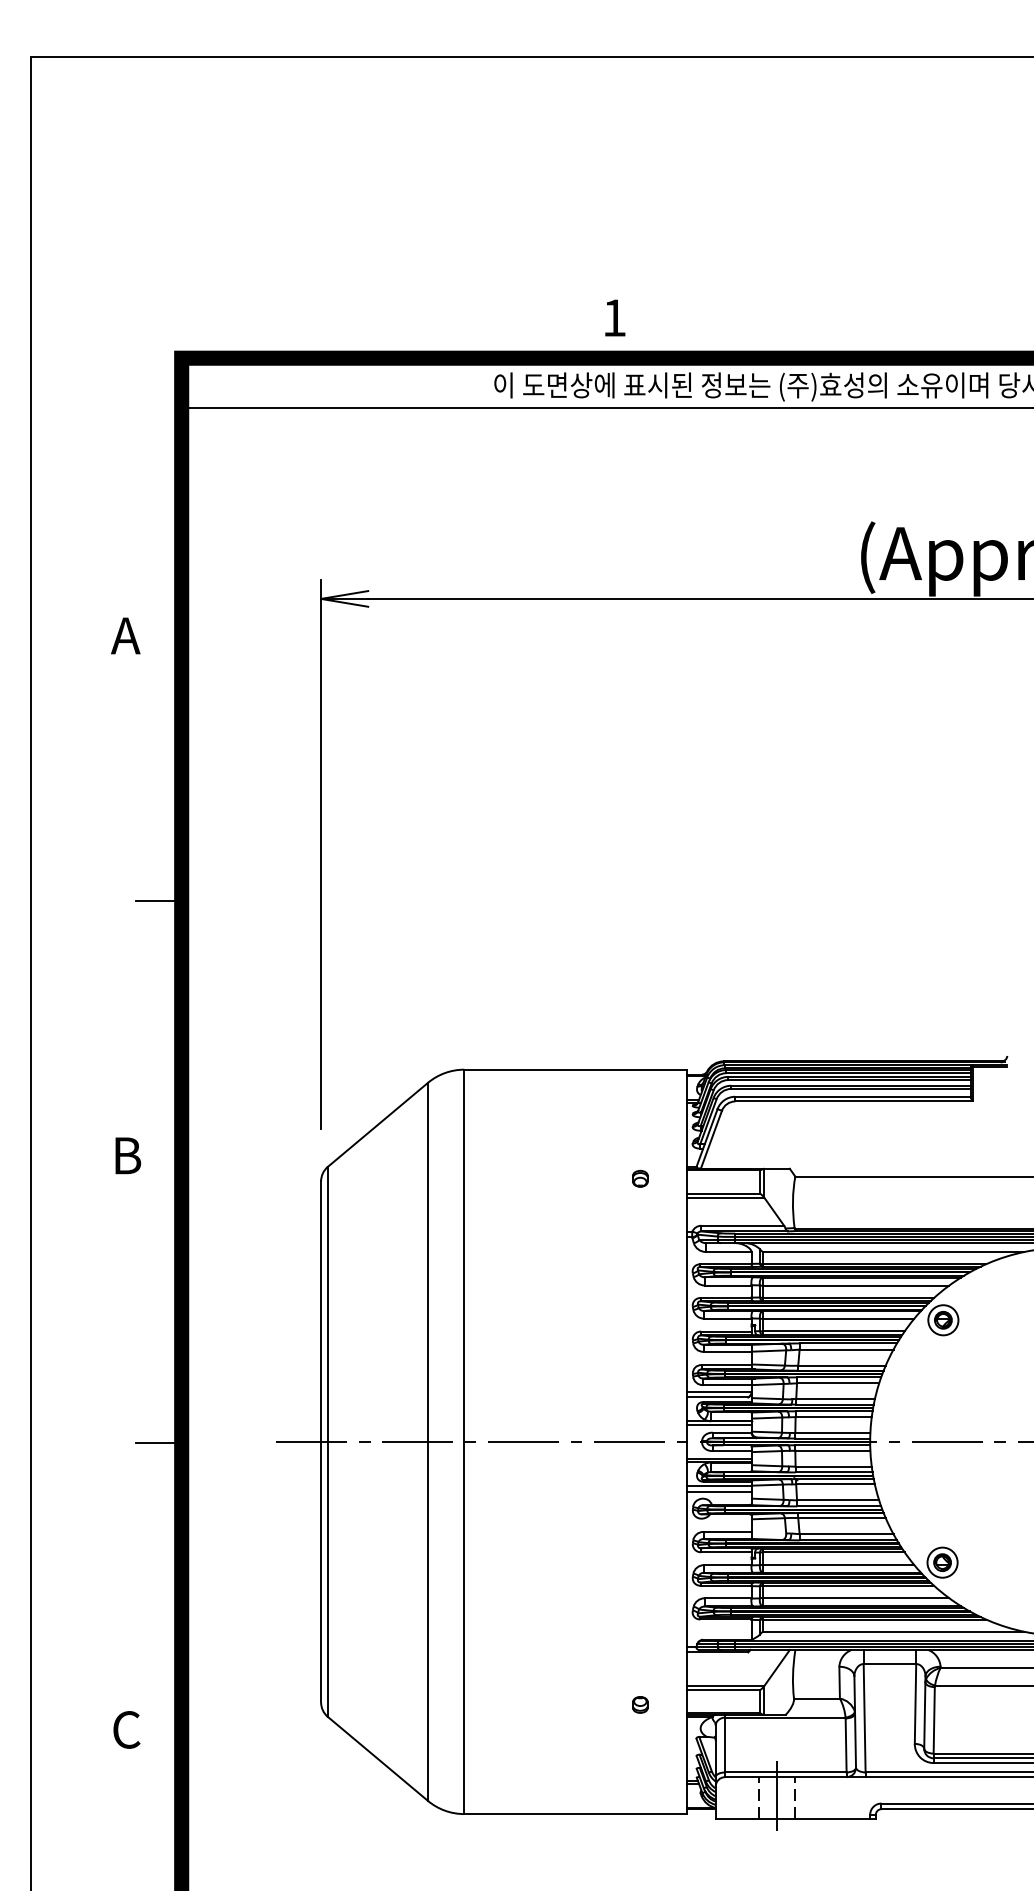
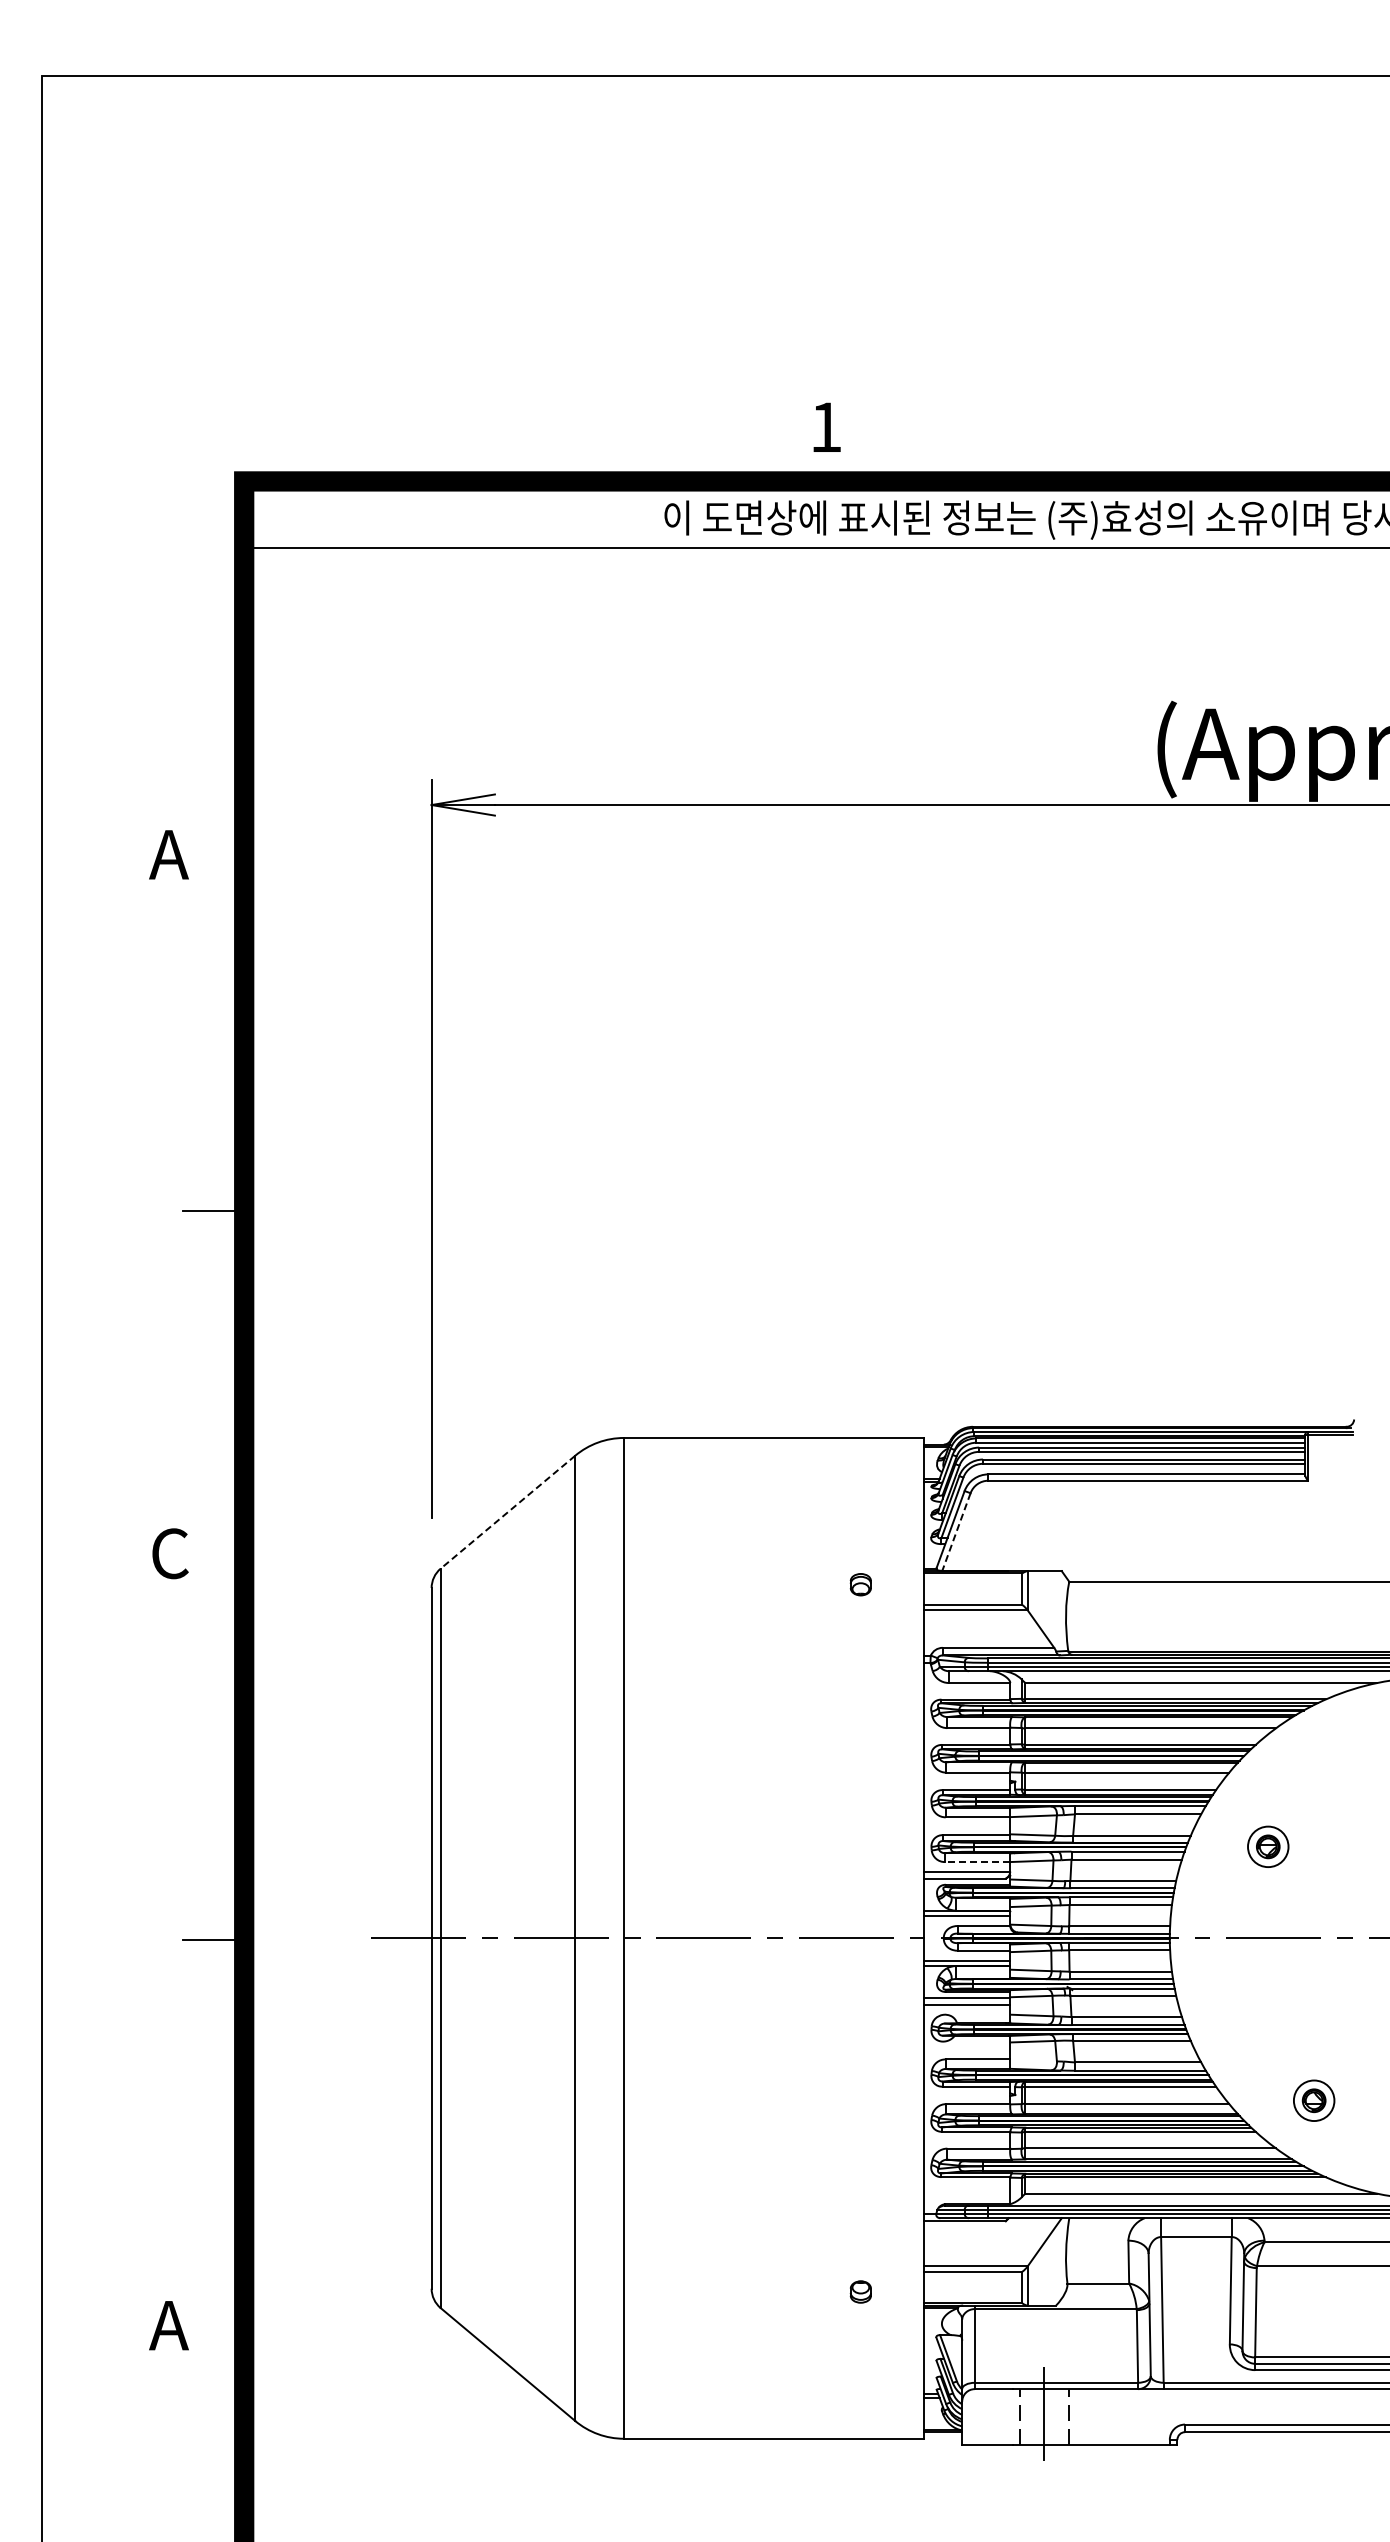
line: (377, 1125) -> (507, 1512), solid -> dashed
line: (711, 1140) -> (956, 1532), solid -> dashed
text: (126, 1155) -> (170, 1553), B -> C
part: (943, 1320) -> (1268, 1846), moved
line: (727, 1385) -> (977, 1862), solid -> dashed
part: (942, 1562) -> (1314, 2100), moved
text: (125, 1729) -> (168, 2325), C -> A

